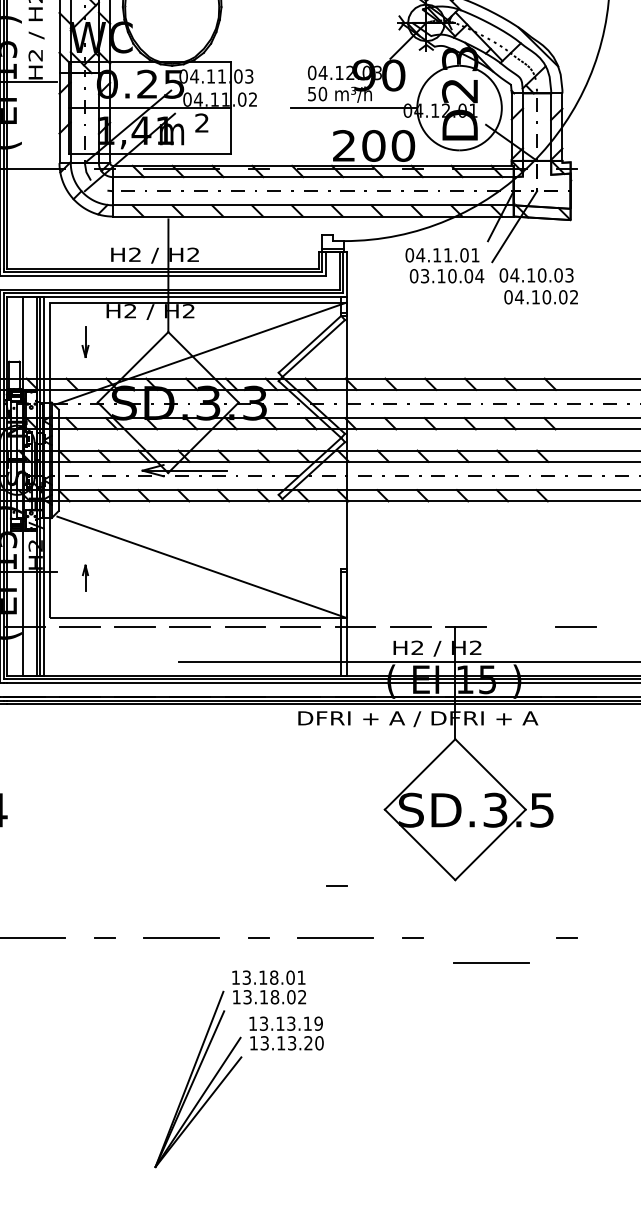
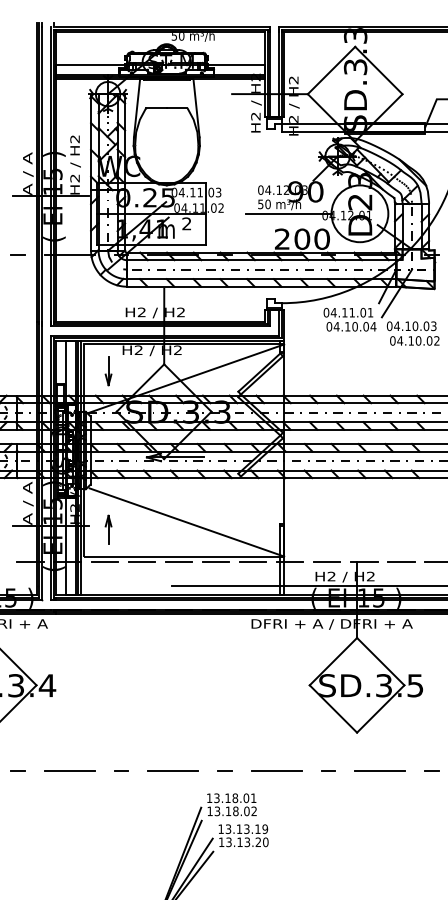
text: (424, 275) -> (336, 326), 03.10.04 -> 04.10.04
part: (85, 342) -> (108, 371), size x1.43
part: (85, 577) -> (108, 529), size x1.67
line: (519, 626) -> (400, 562), added
line: (336, 884) -> (277, 735), removed
line: (490, 961) -> (379, 770), moved

